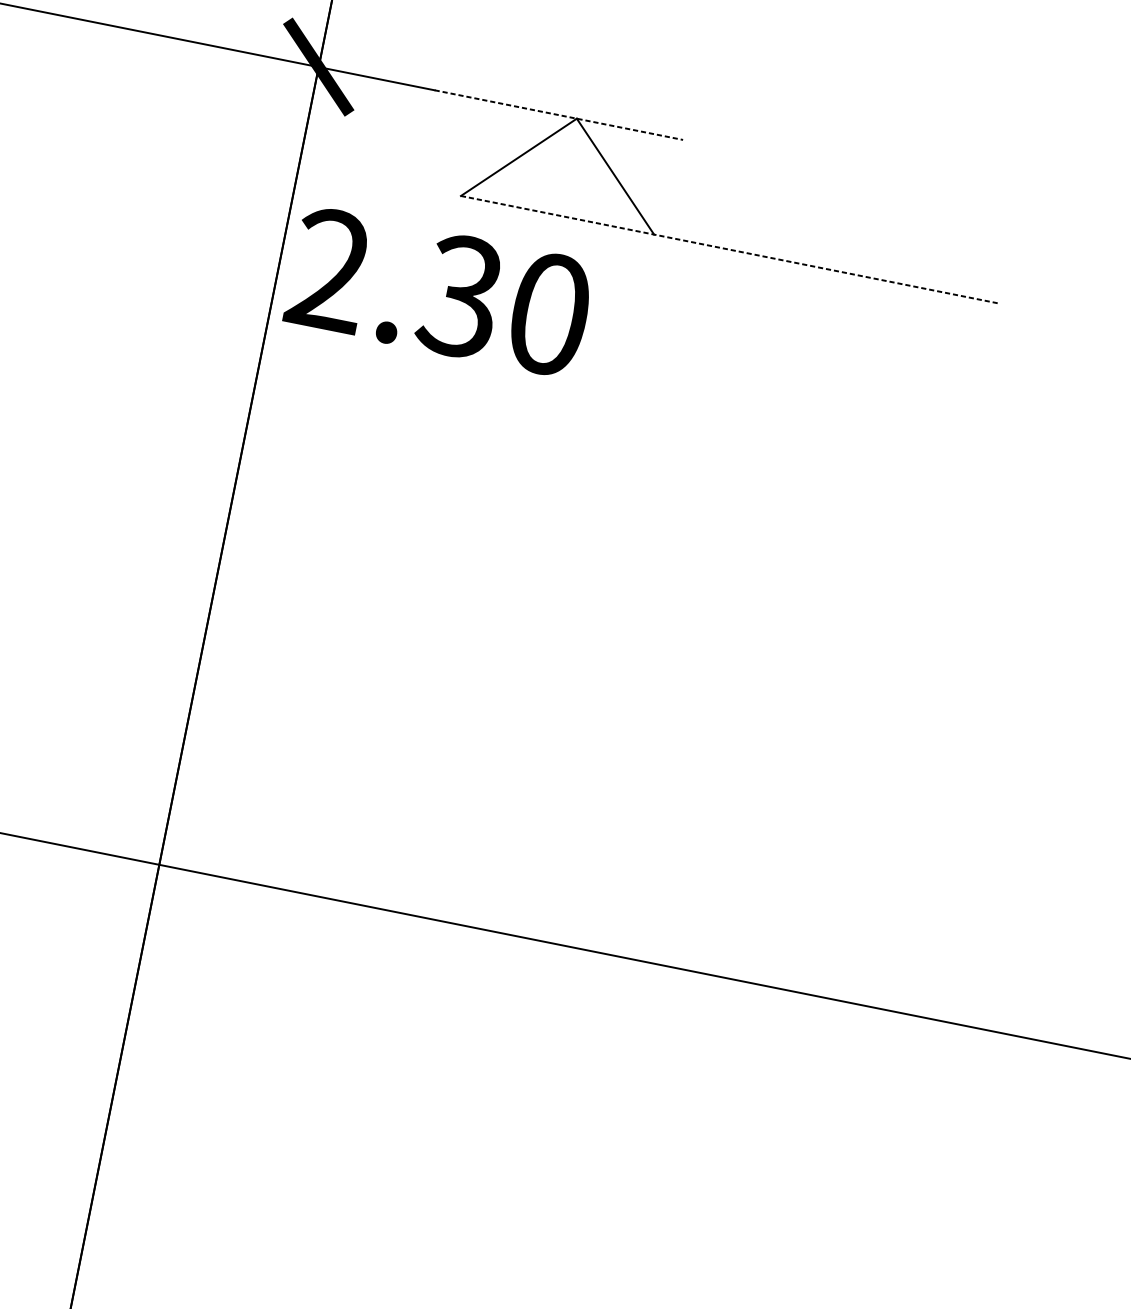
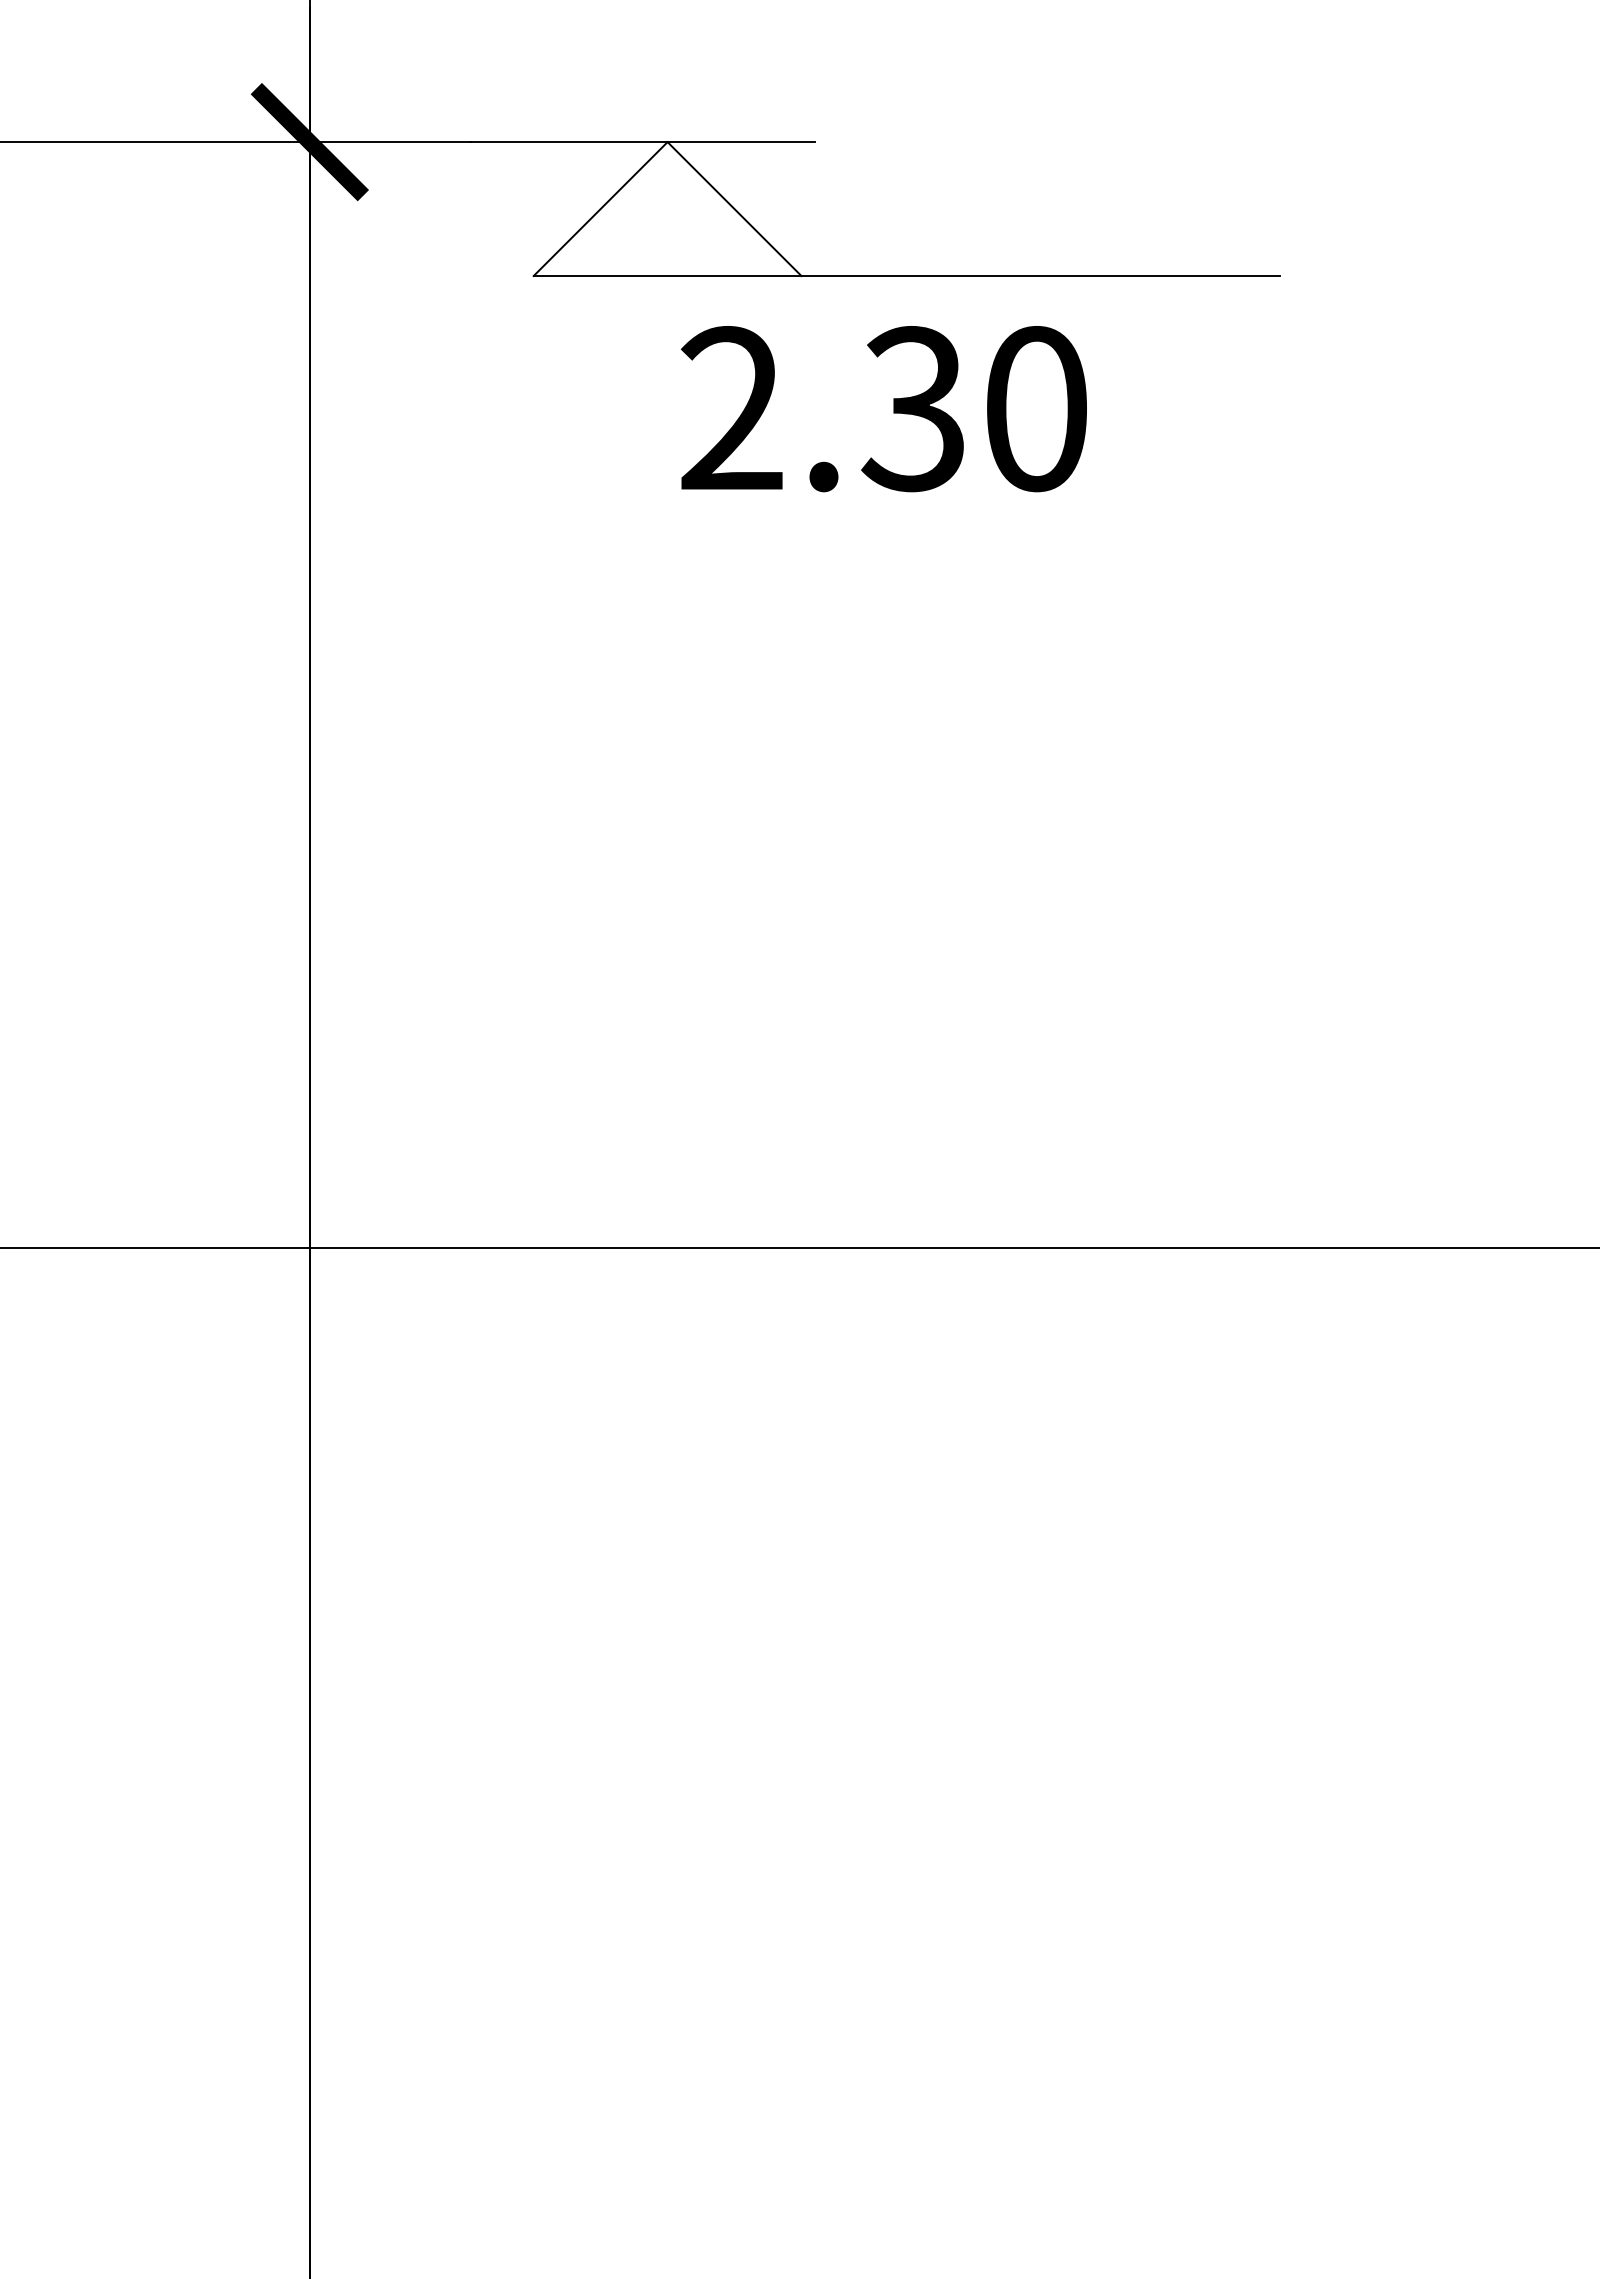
line: (559, 115) -> (643, 142), dashed -> solid
line: (729, 250) -> (906, 276), dashed -> solid
text: (439, 292) -> (883, 409), moved

